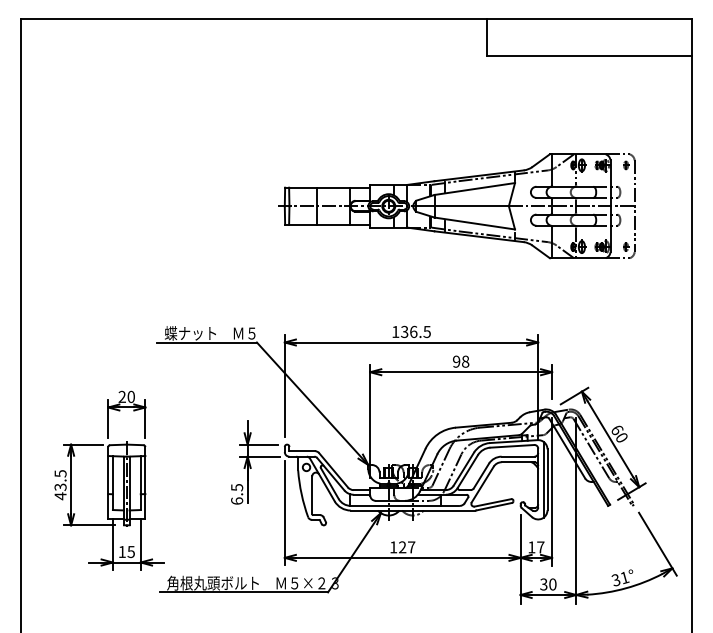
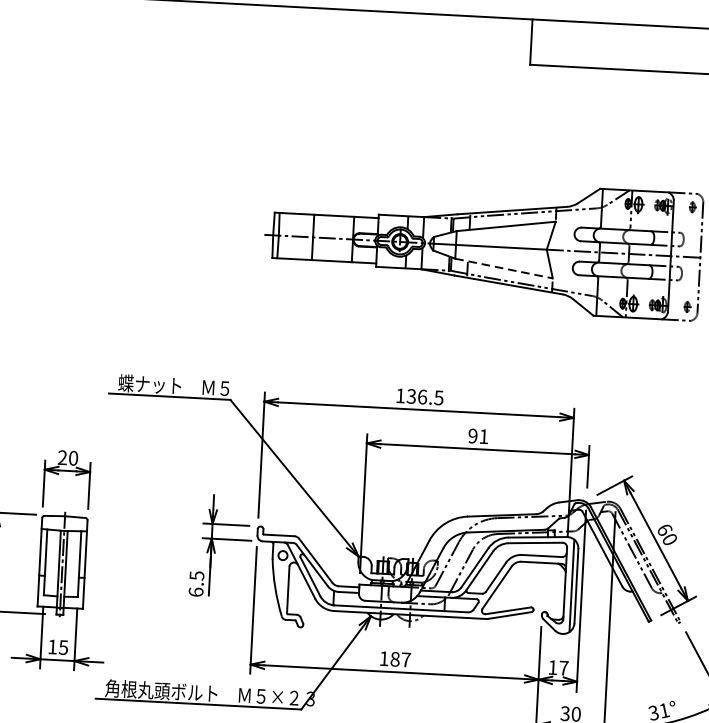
line: (474, 223) -> (503, 268), solid -> dashed
text: (465, 361) -> (483, 436), 98 -> 91
text: (402, 547) -> (395, 659), 127 -> 187

